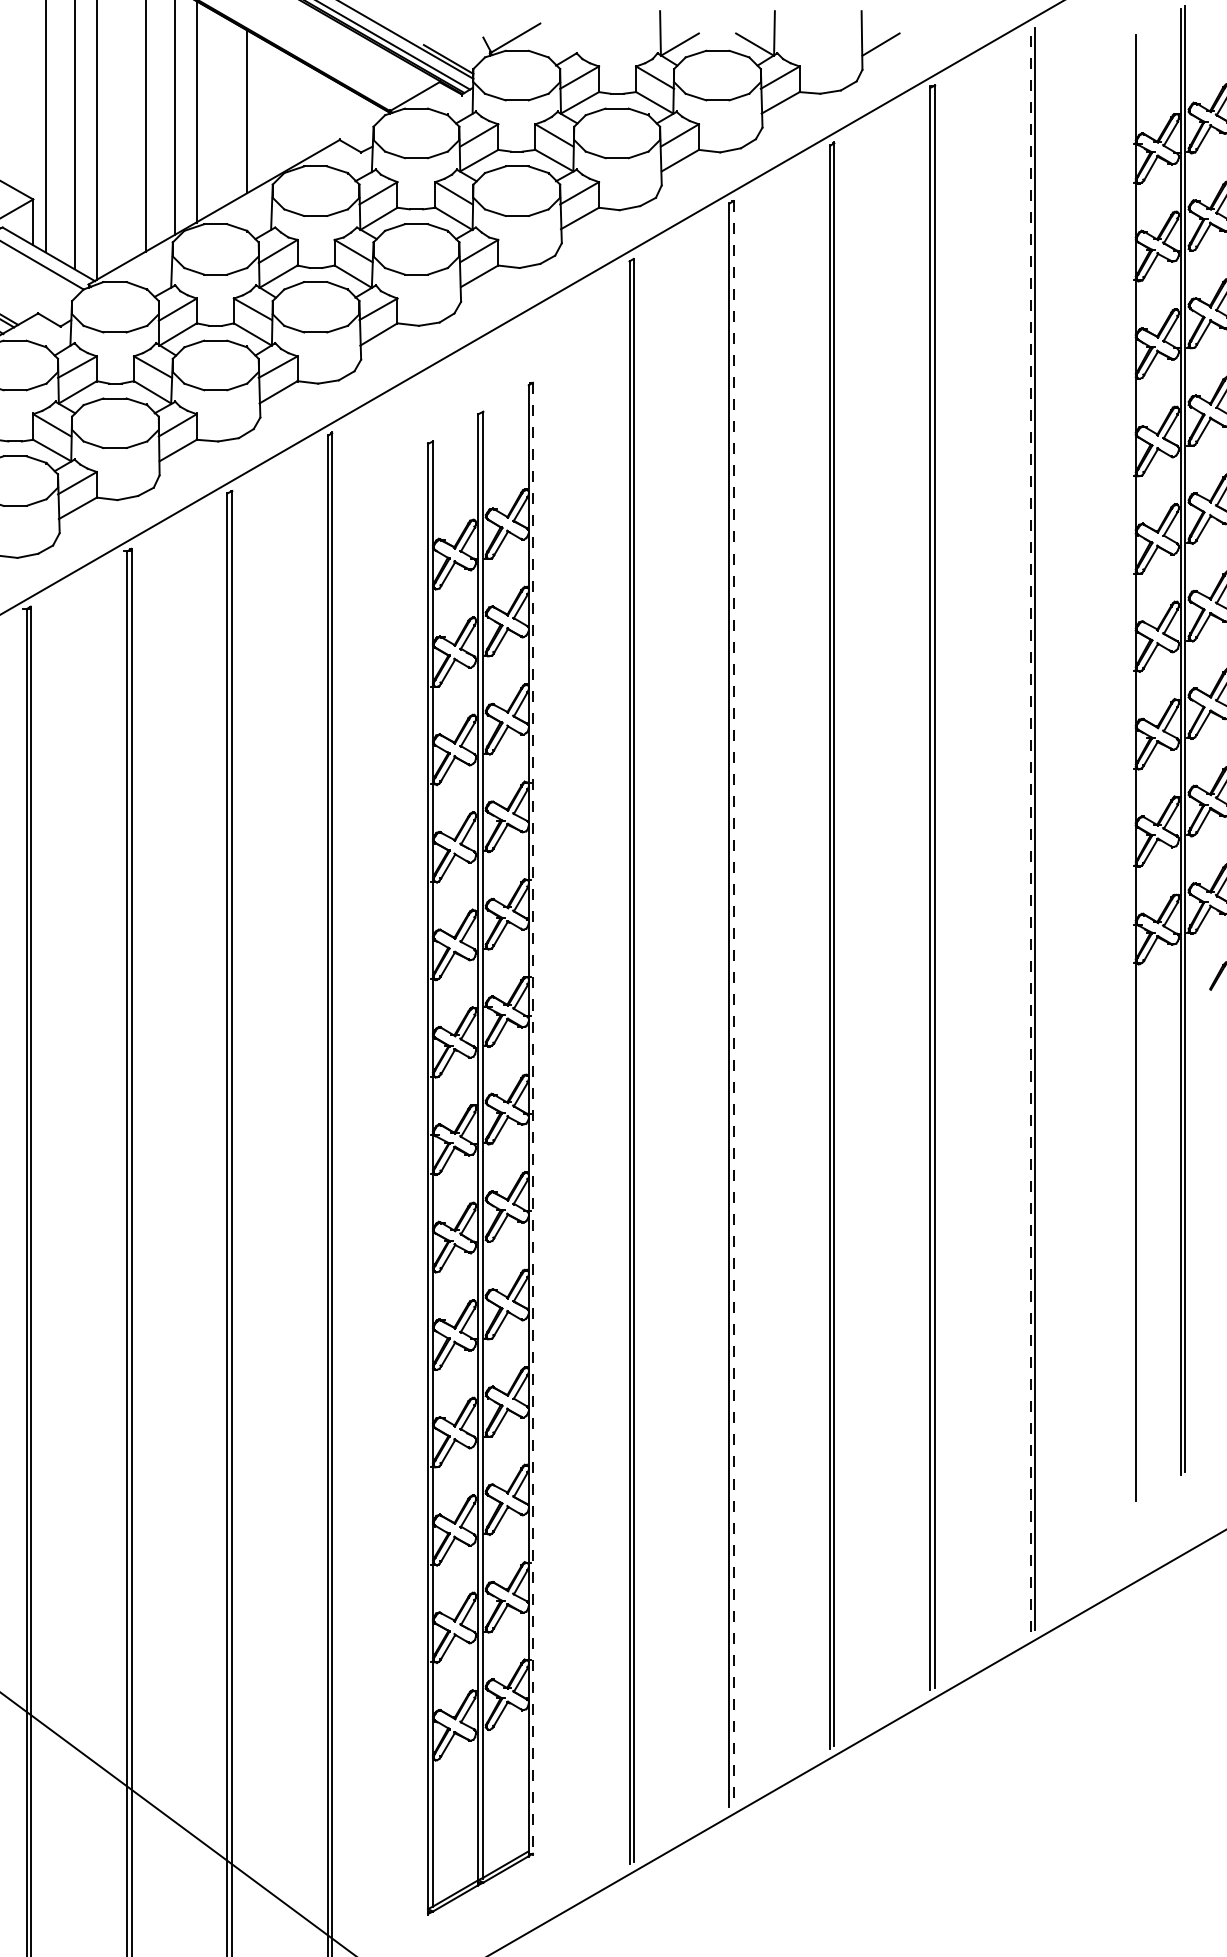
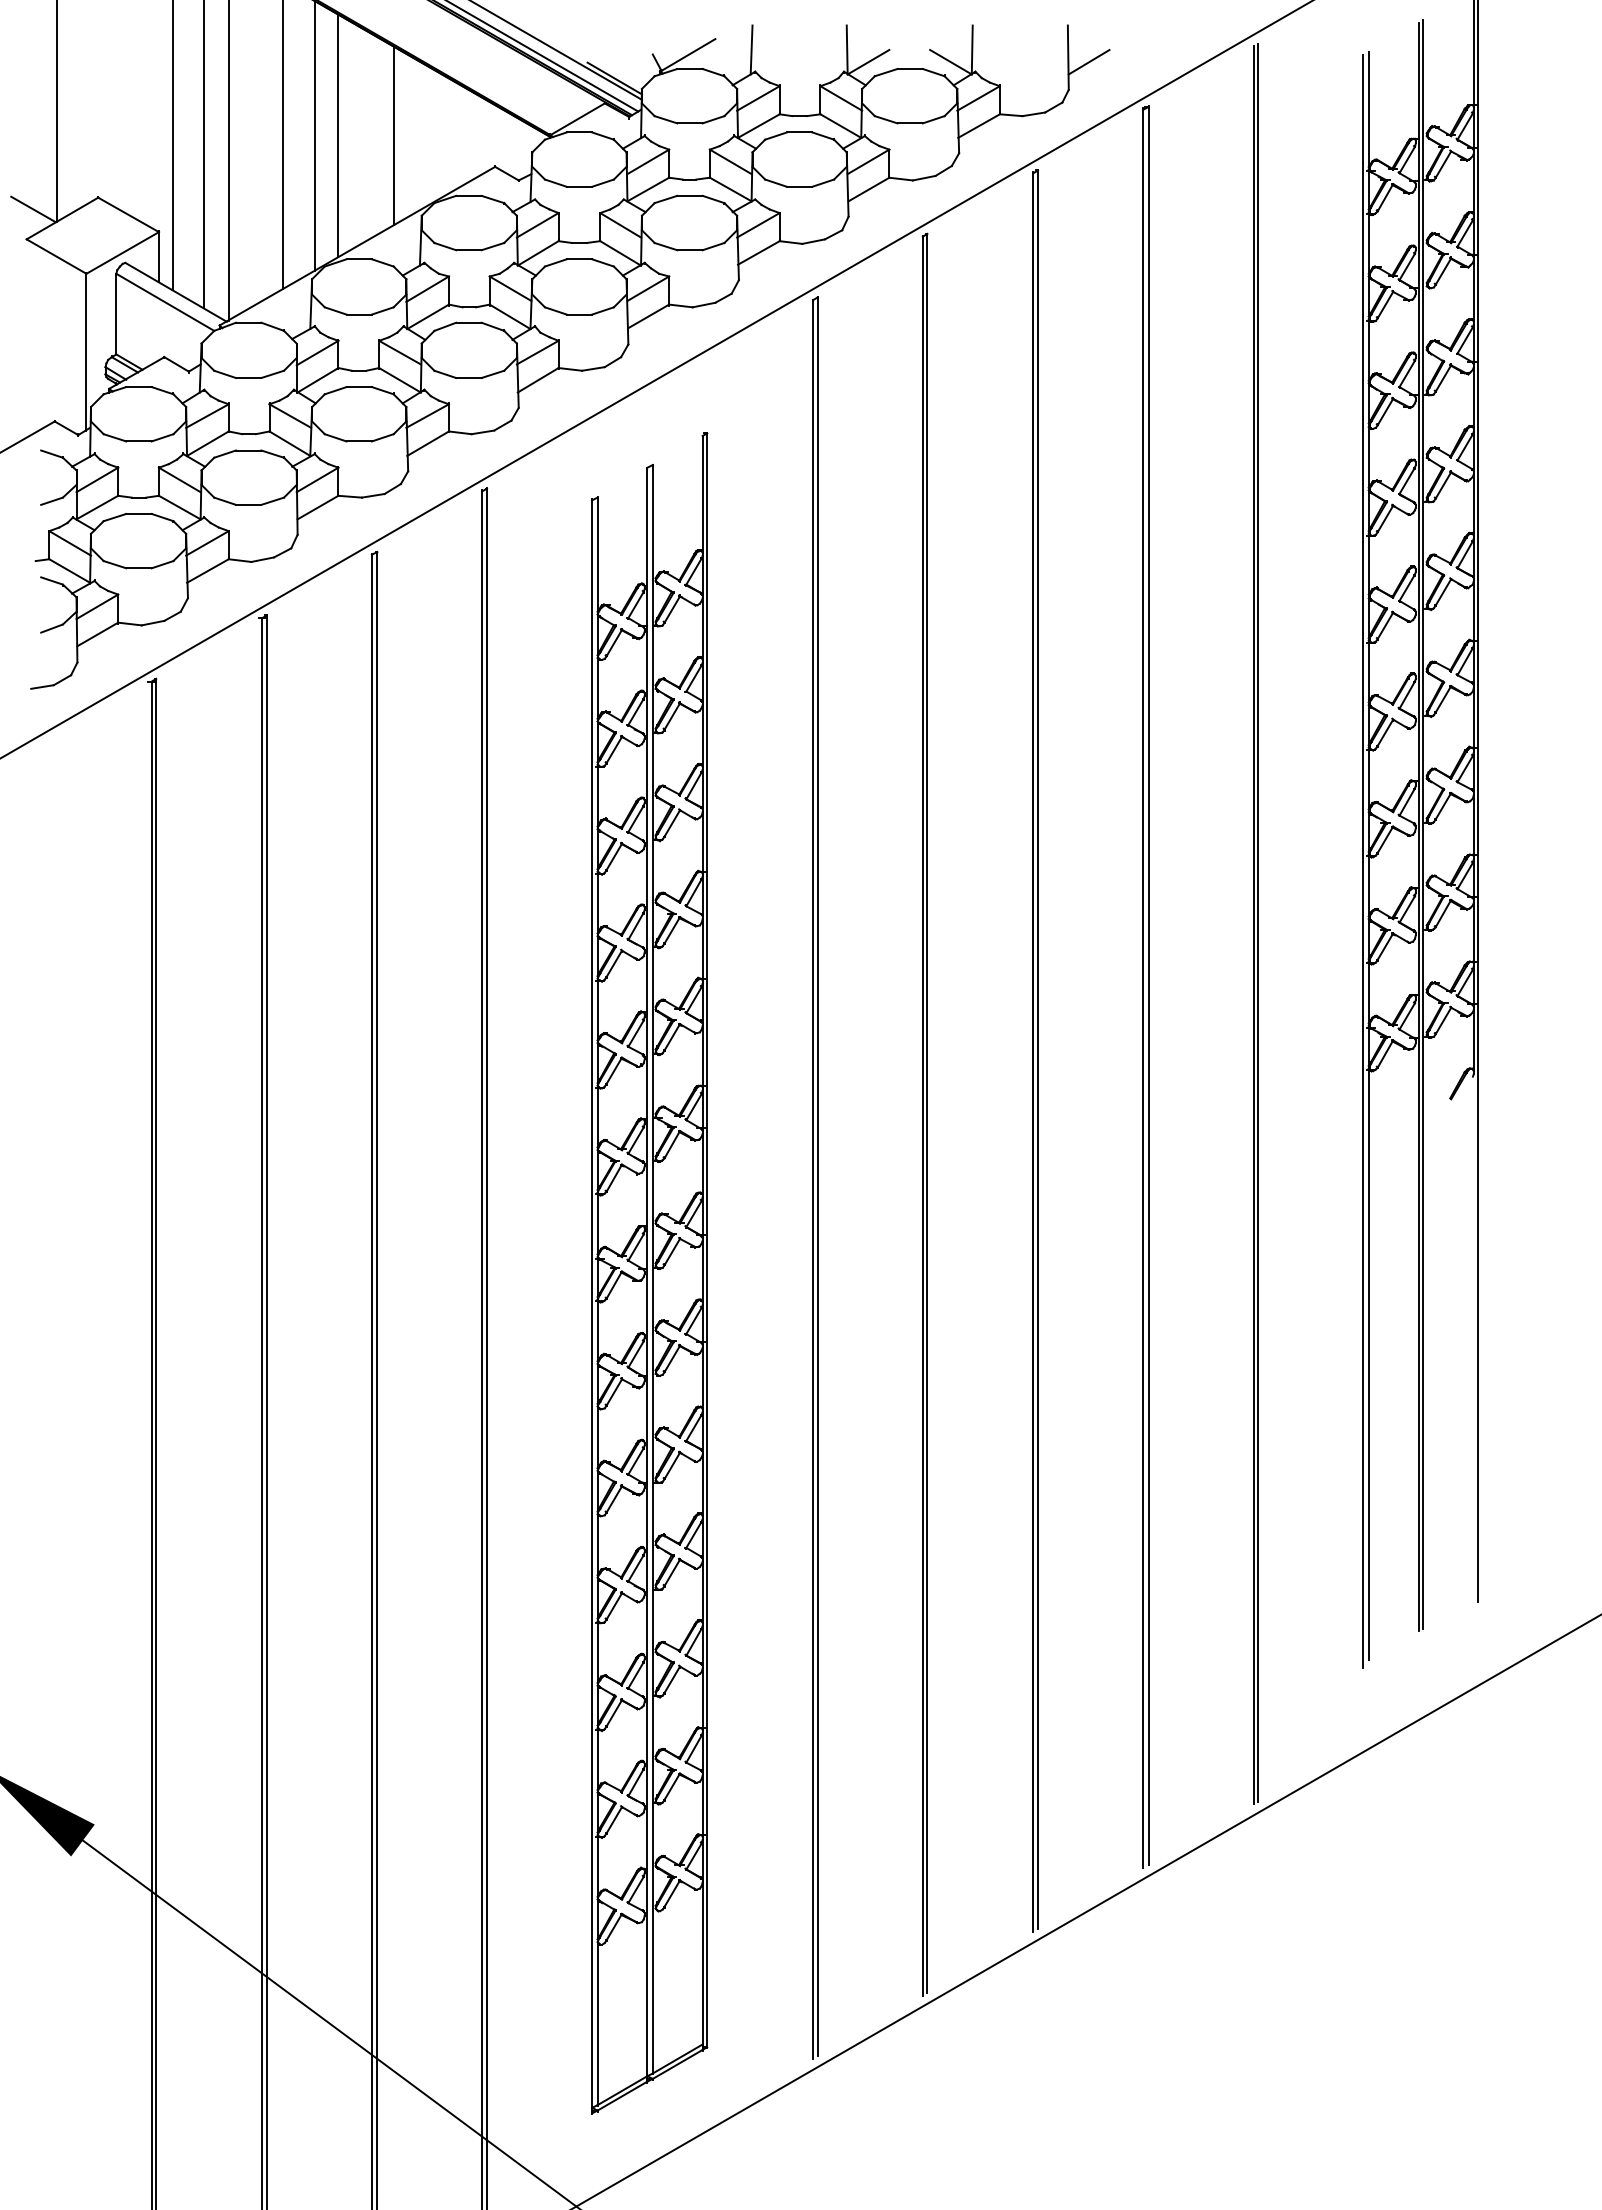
line: (573, 33) -> (751, 49), added
line: (1131, 773) -> (1363, 861), added
line: (1030, 831) -> (1253, 925), dashed -> solid
line: (733, 1002) -> (927, 1113), dashed -> solid
line: (533, 1118) -> (707, 1240), dashed -> solid

